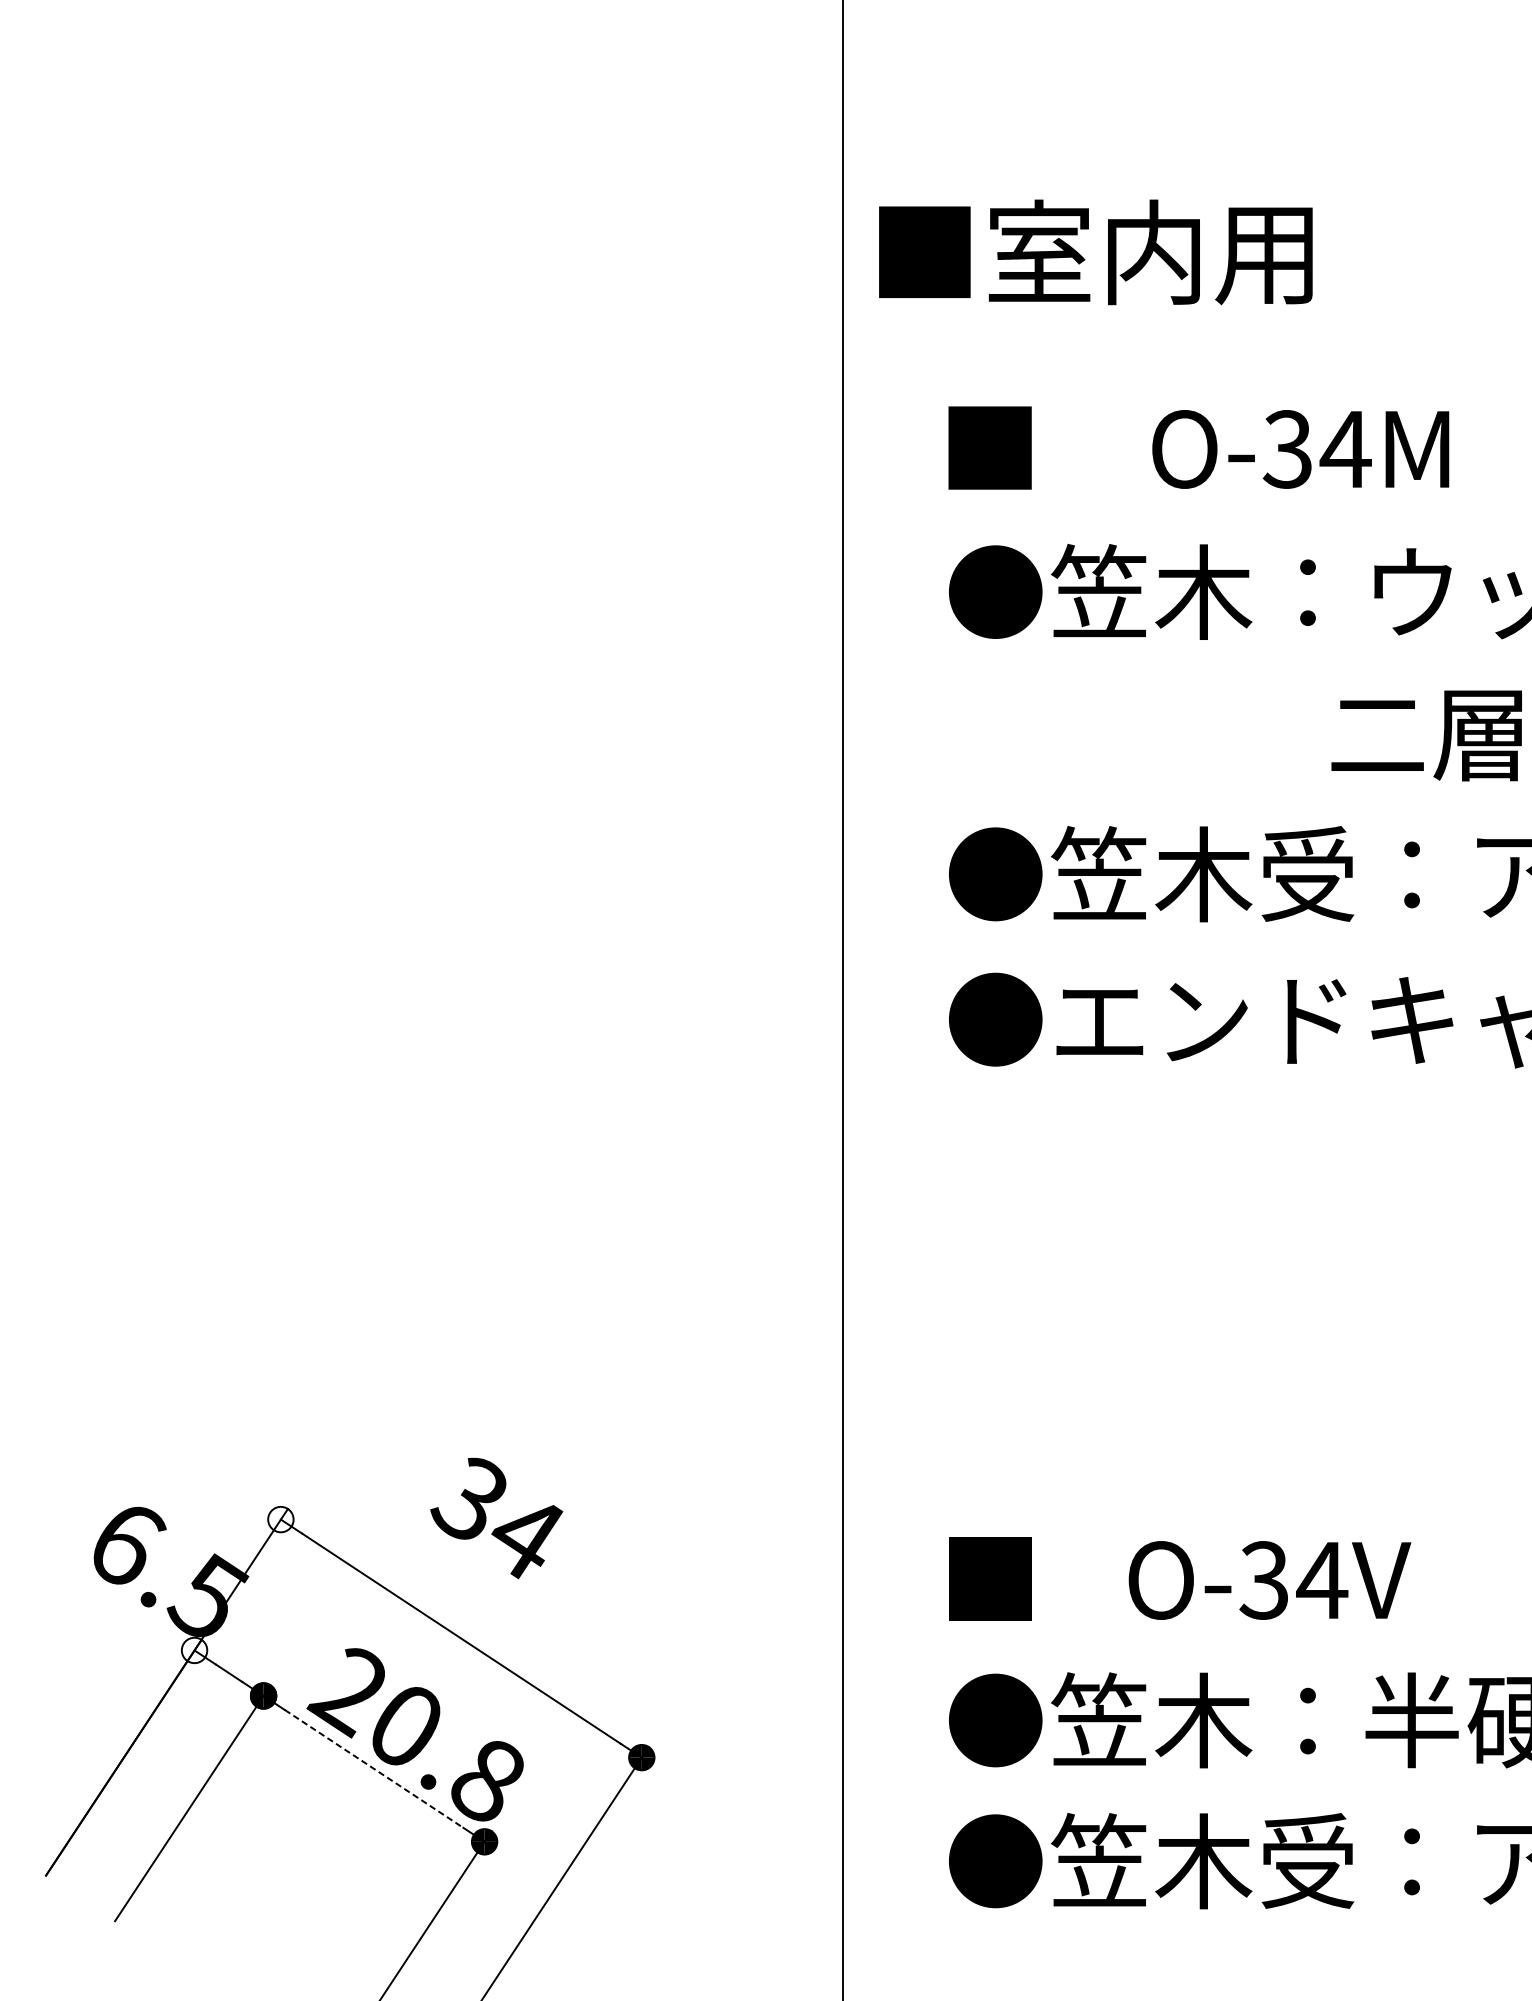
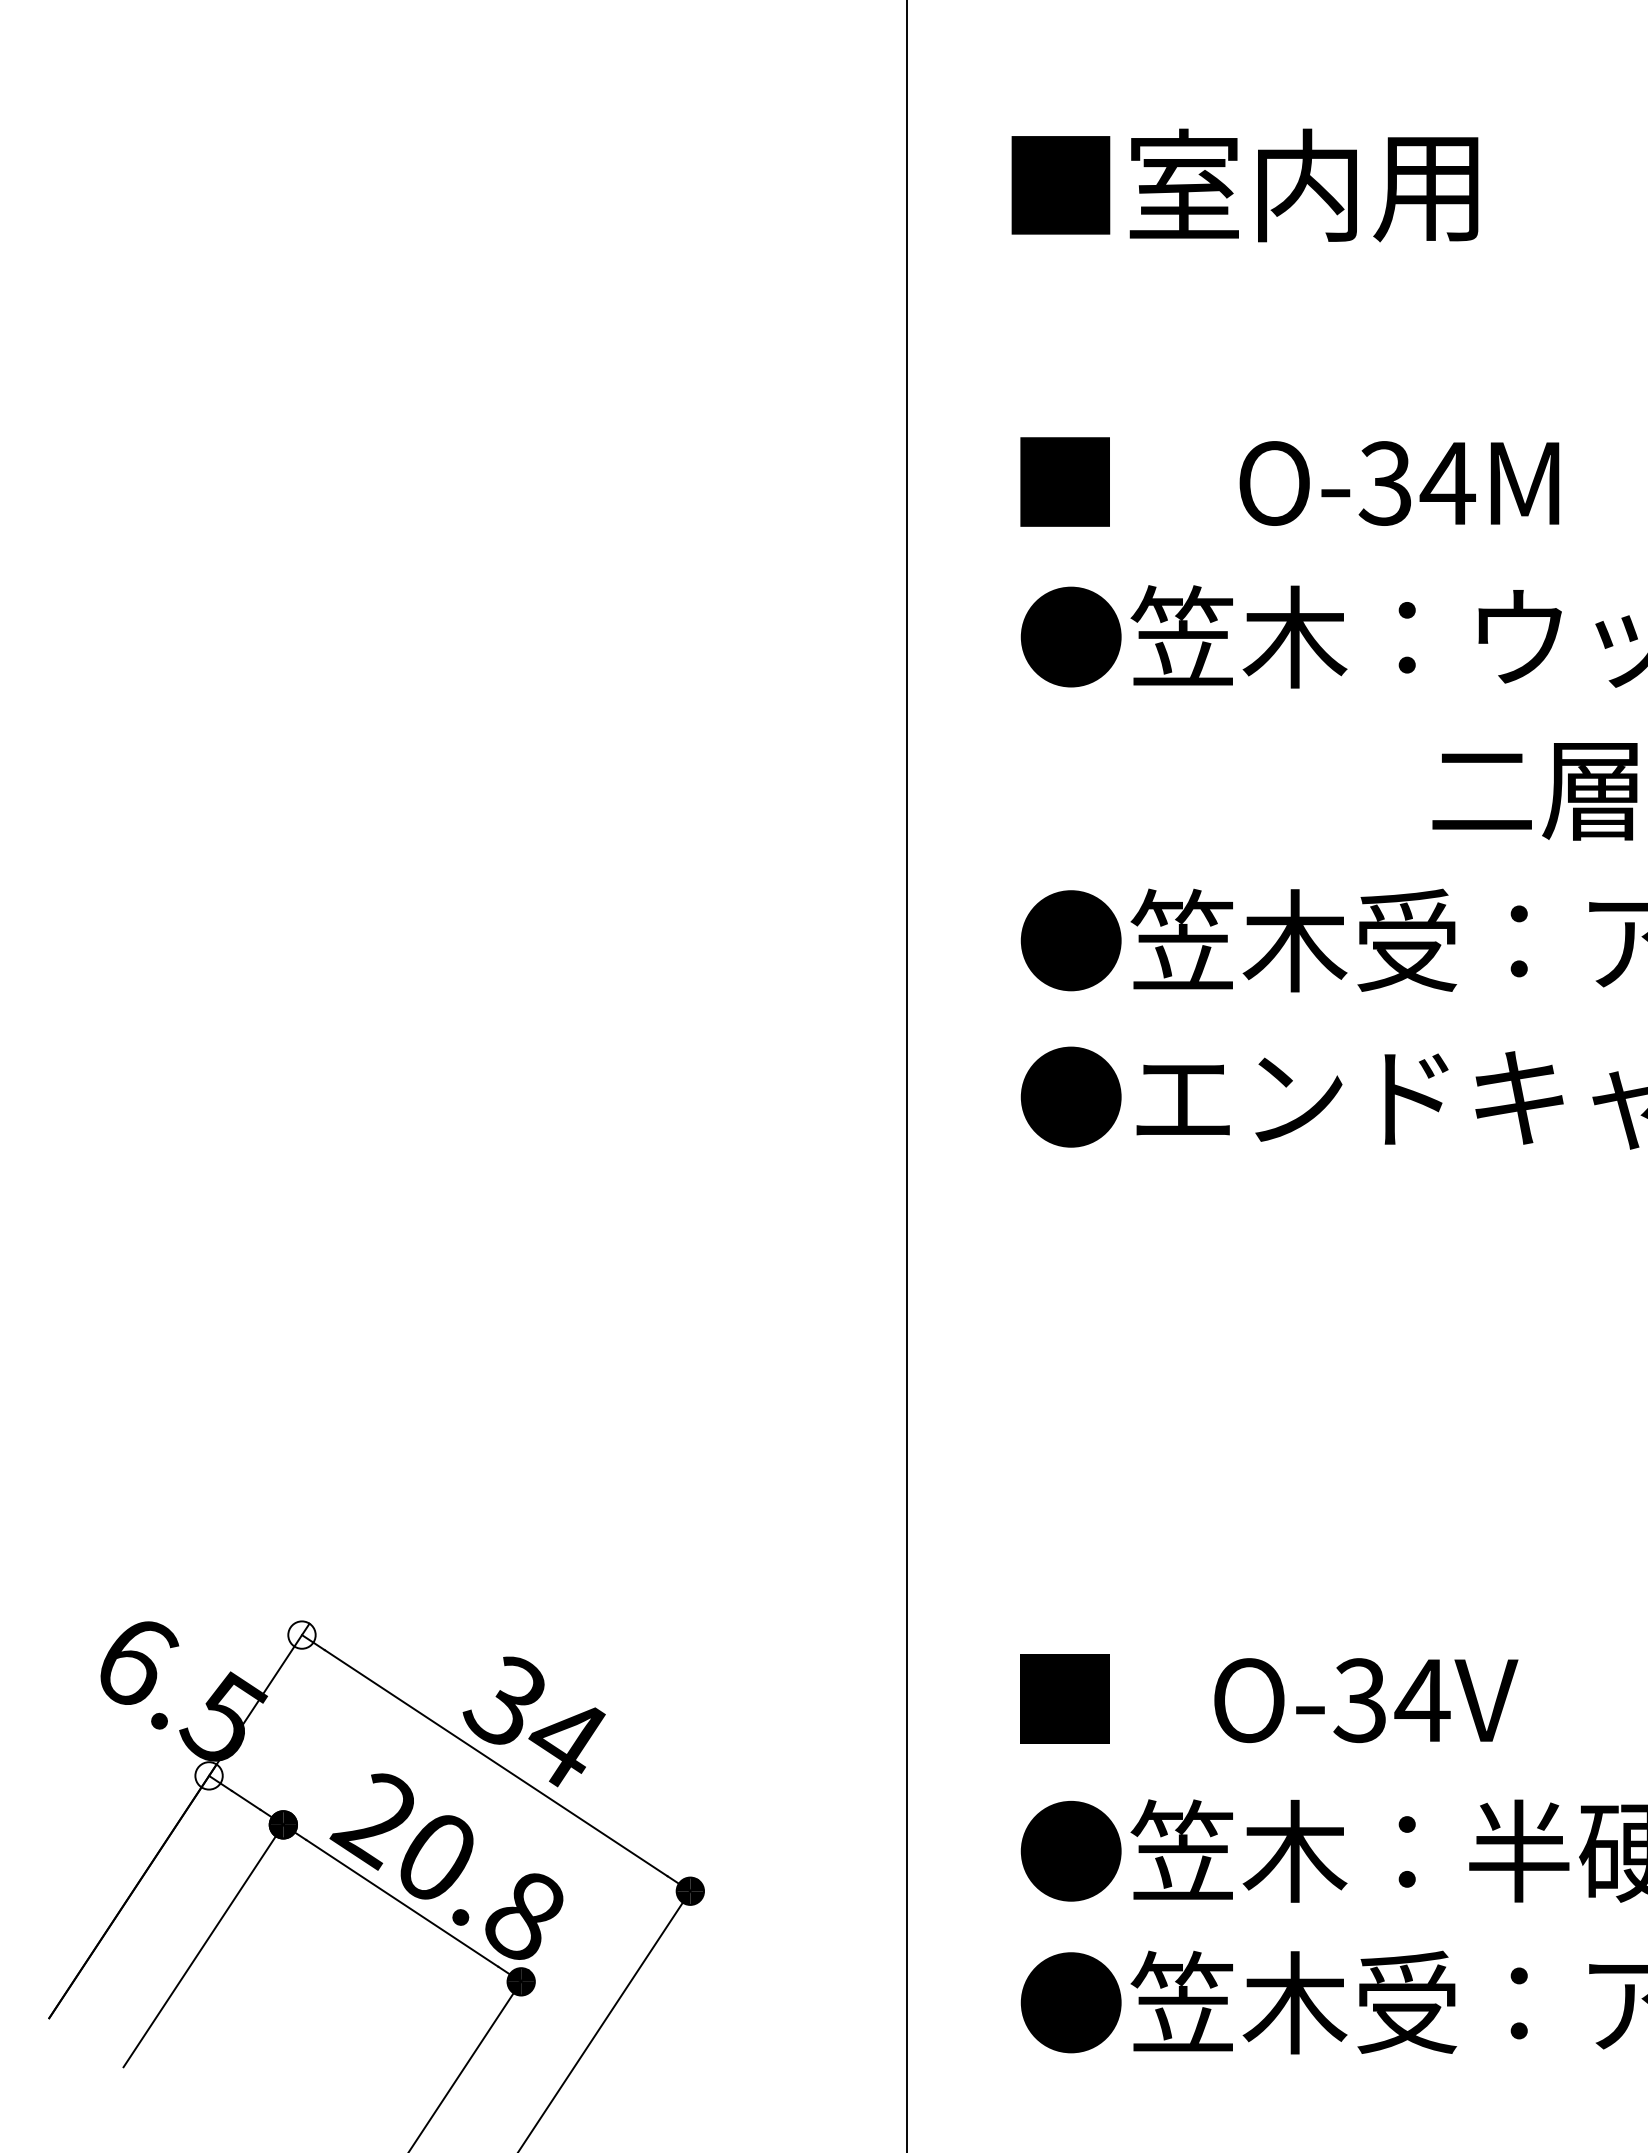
text: (1095, 252) -> (1244, 185), moved
text: (496, 1518) -> (533, 1721), moved
line: (374, 1769) -> (402, 1903), dashed -> solid

